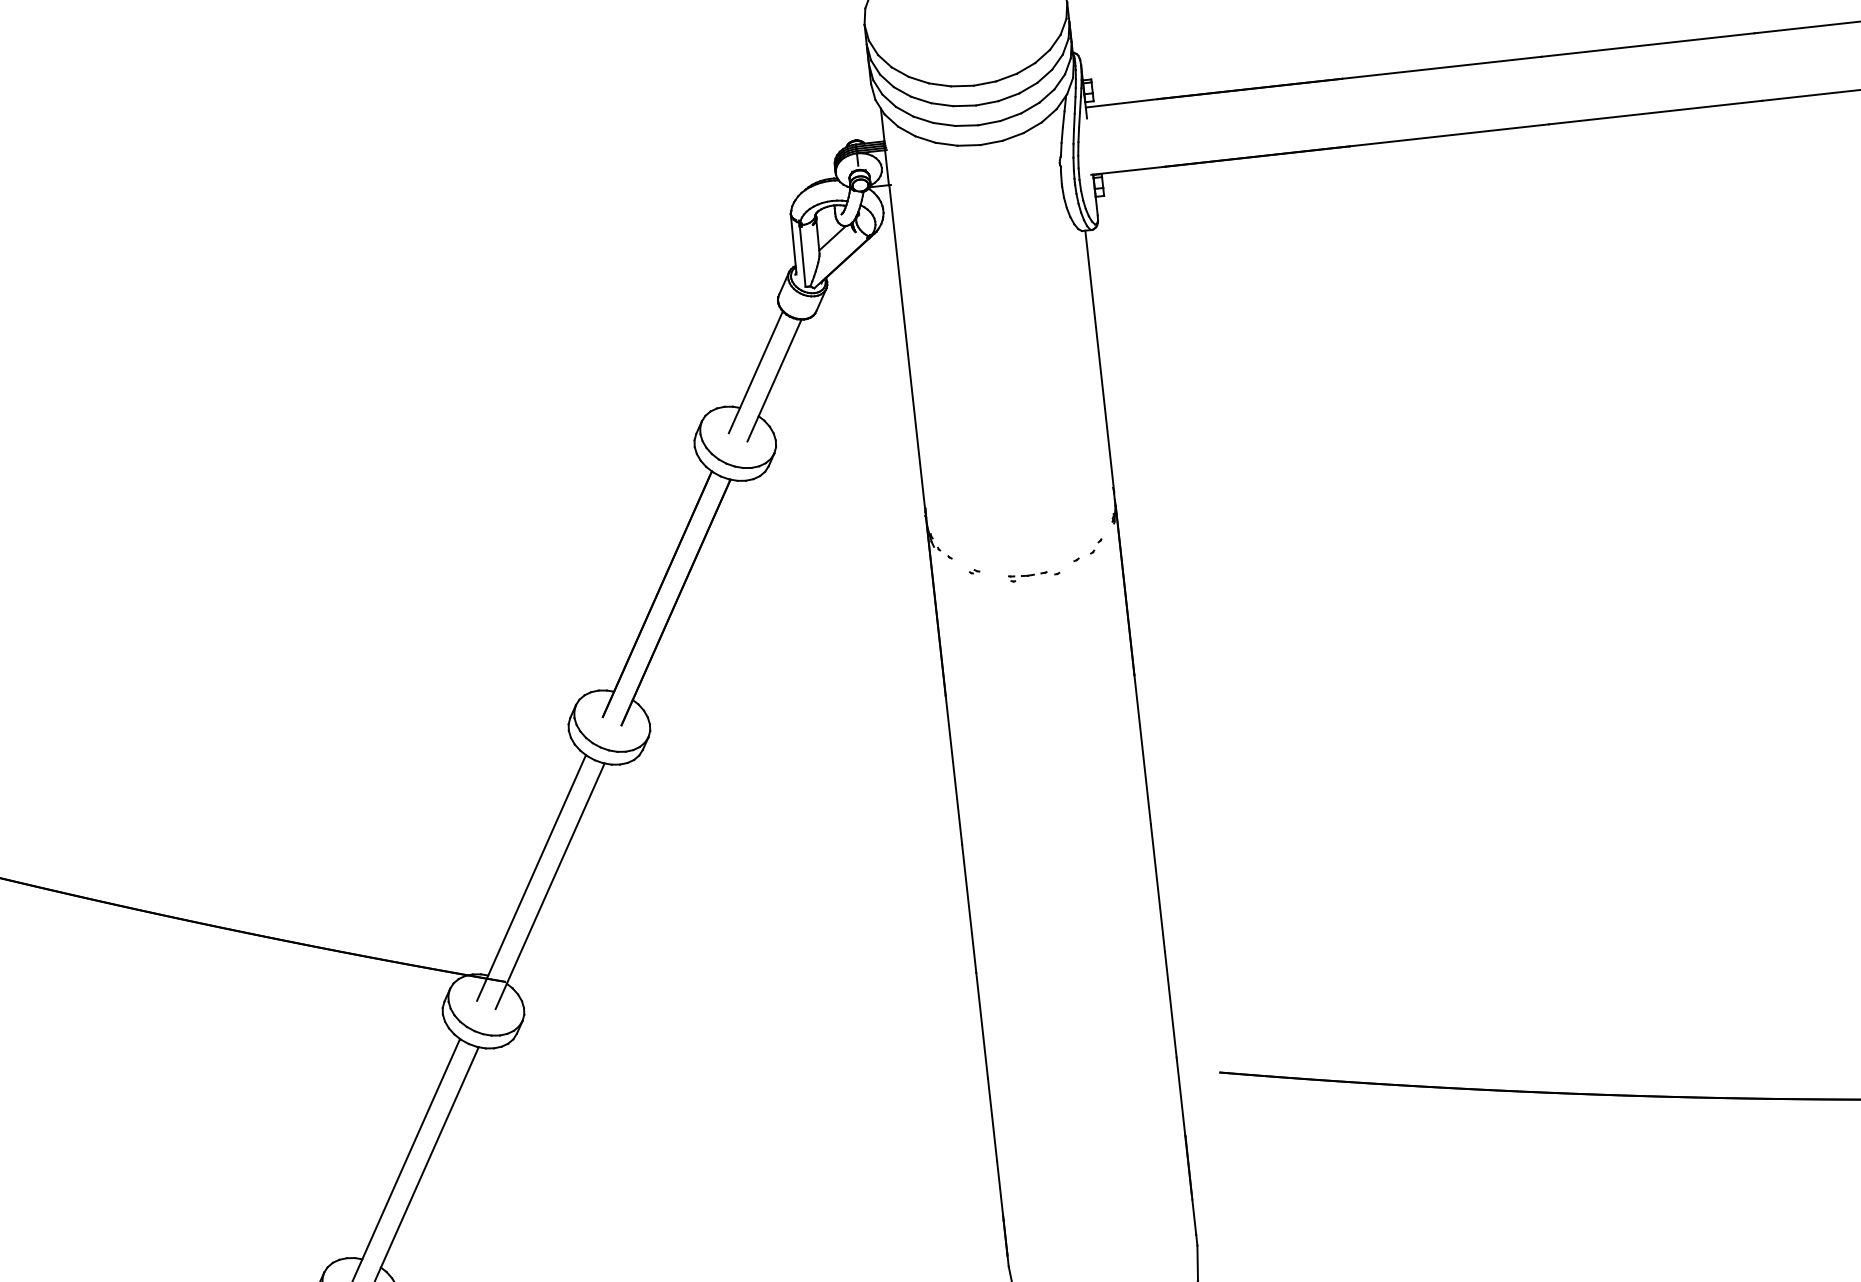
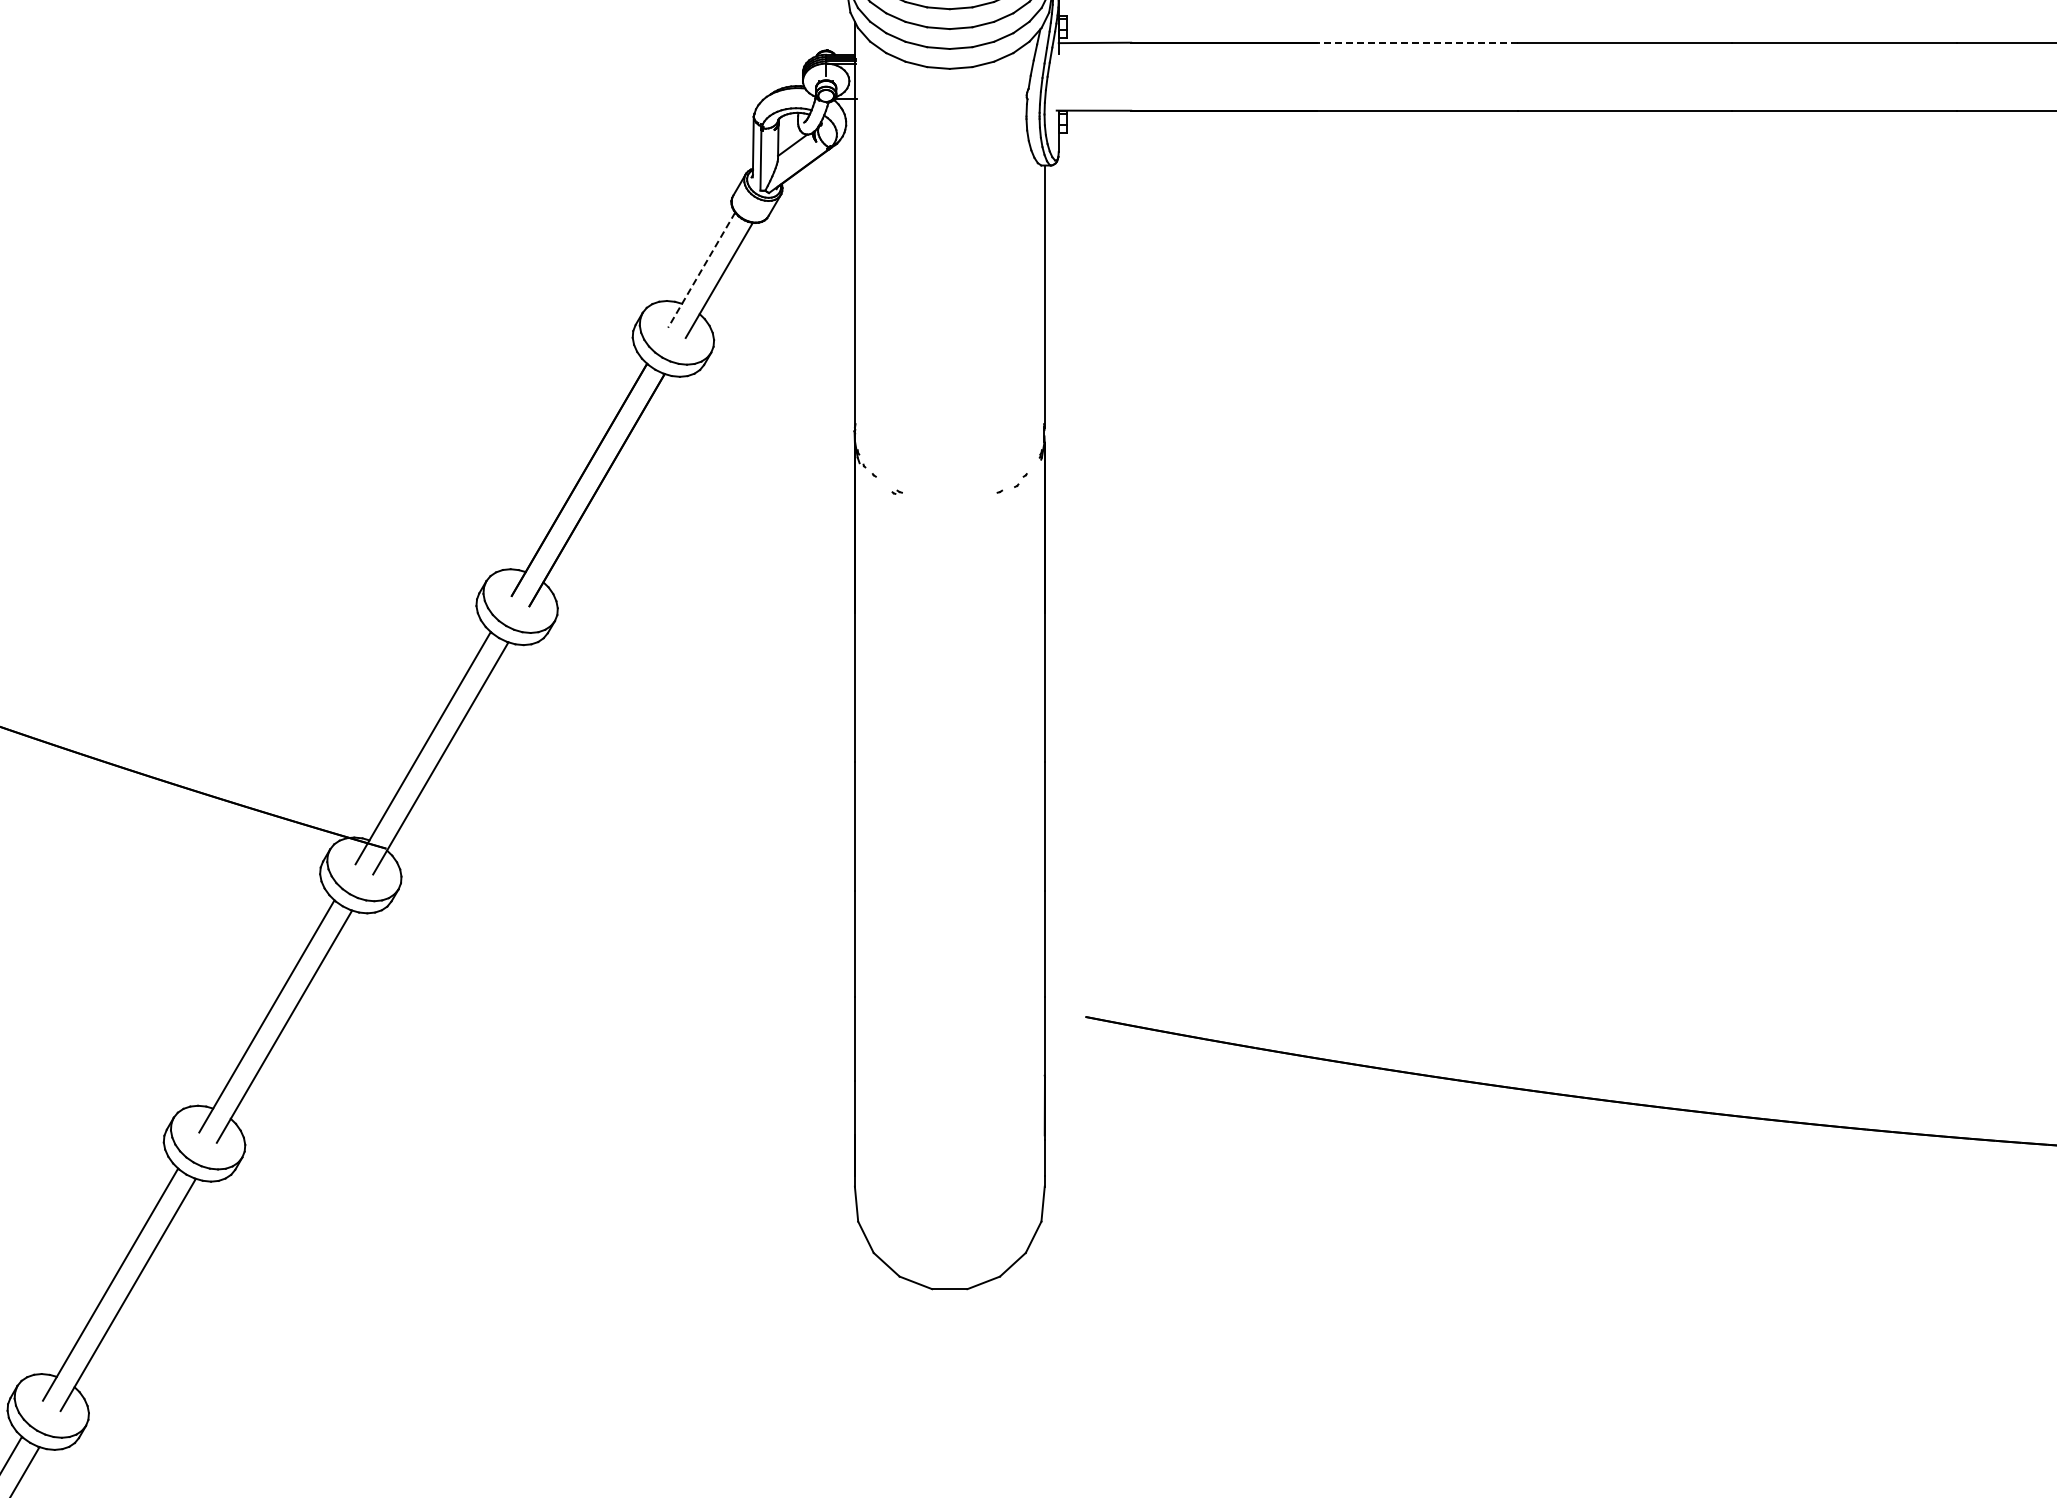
line: (1441, 67) -> (1416, 42), solid -> dashed
line: (755, 372) -> (701, 270), solid -> dashed
part: (1034, 576) -> (956, 503), removed

